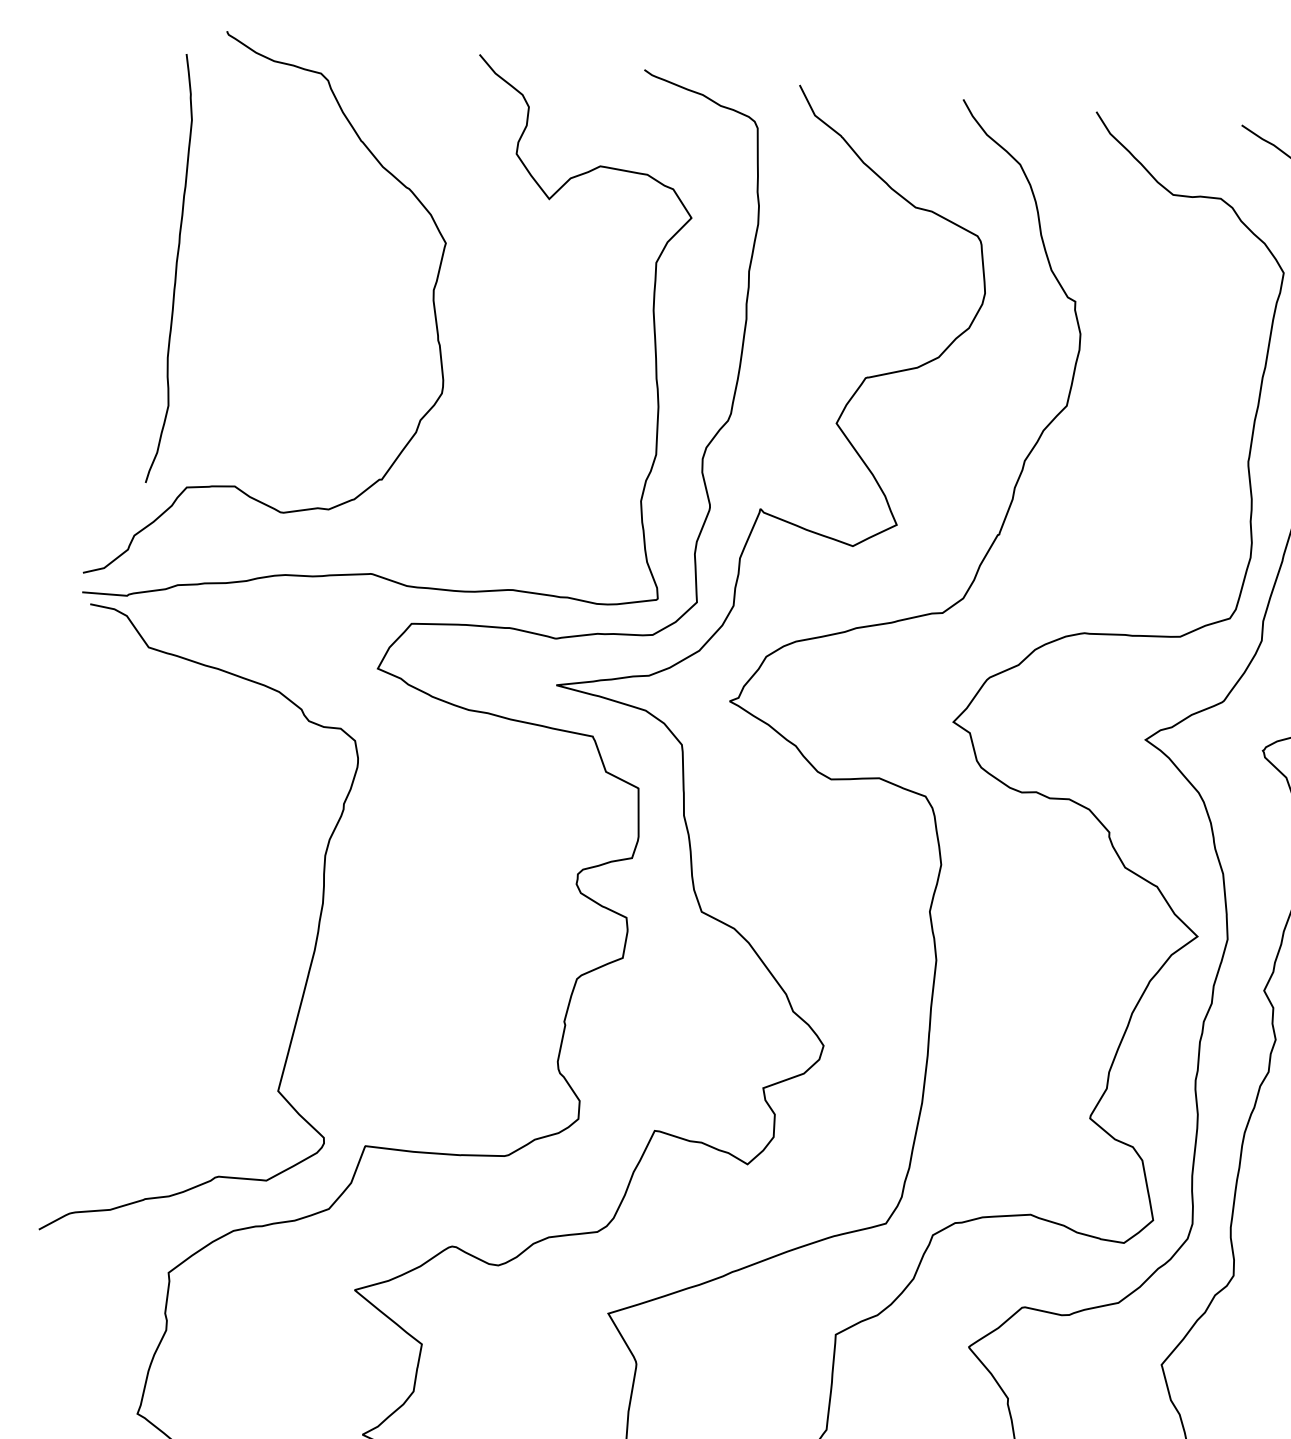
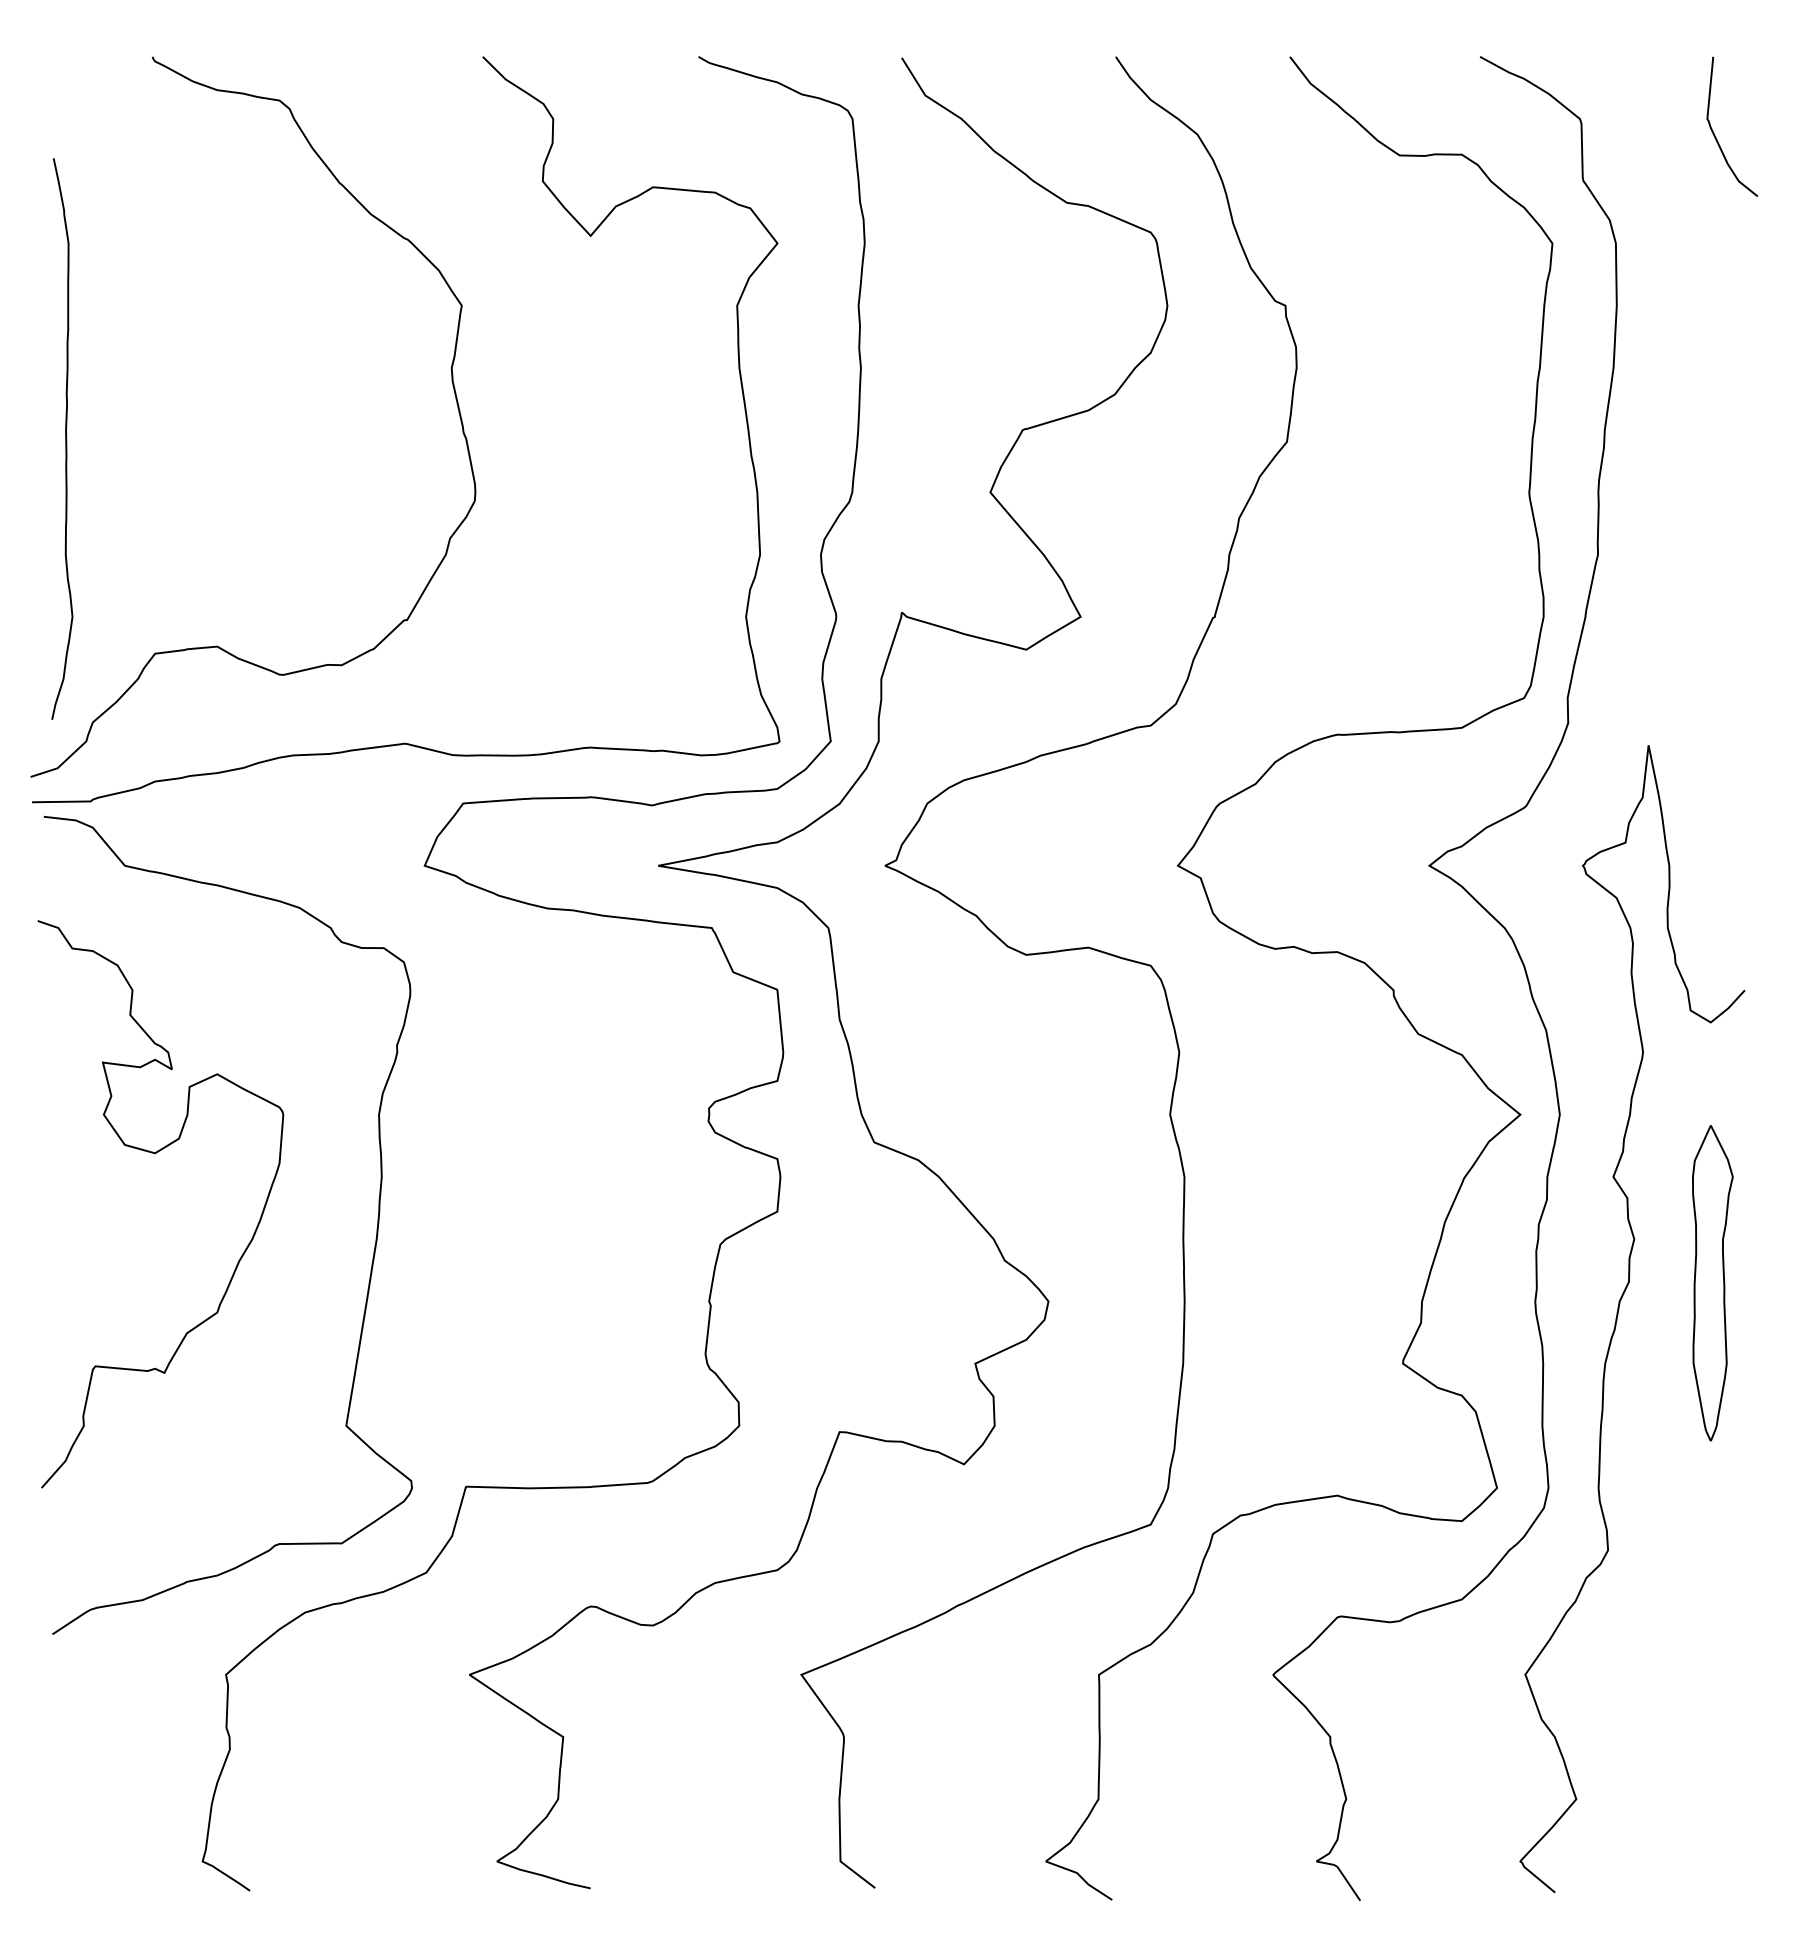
curve: (175, 268) -> (65, 438), moved
curve: (151, 870) -> (155, 1154), added

